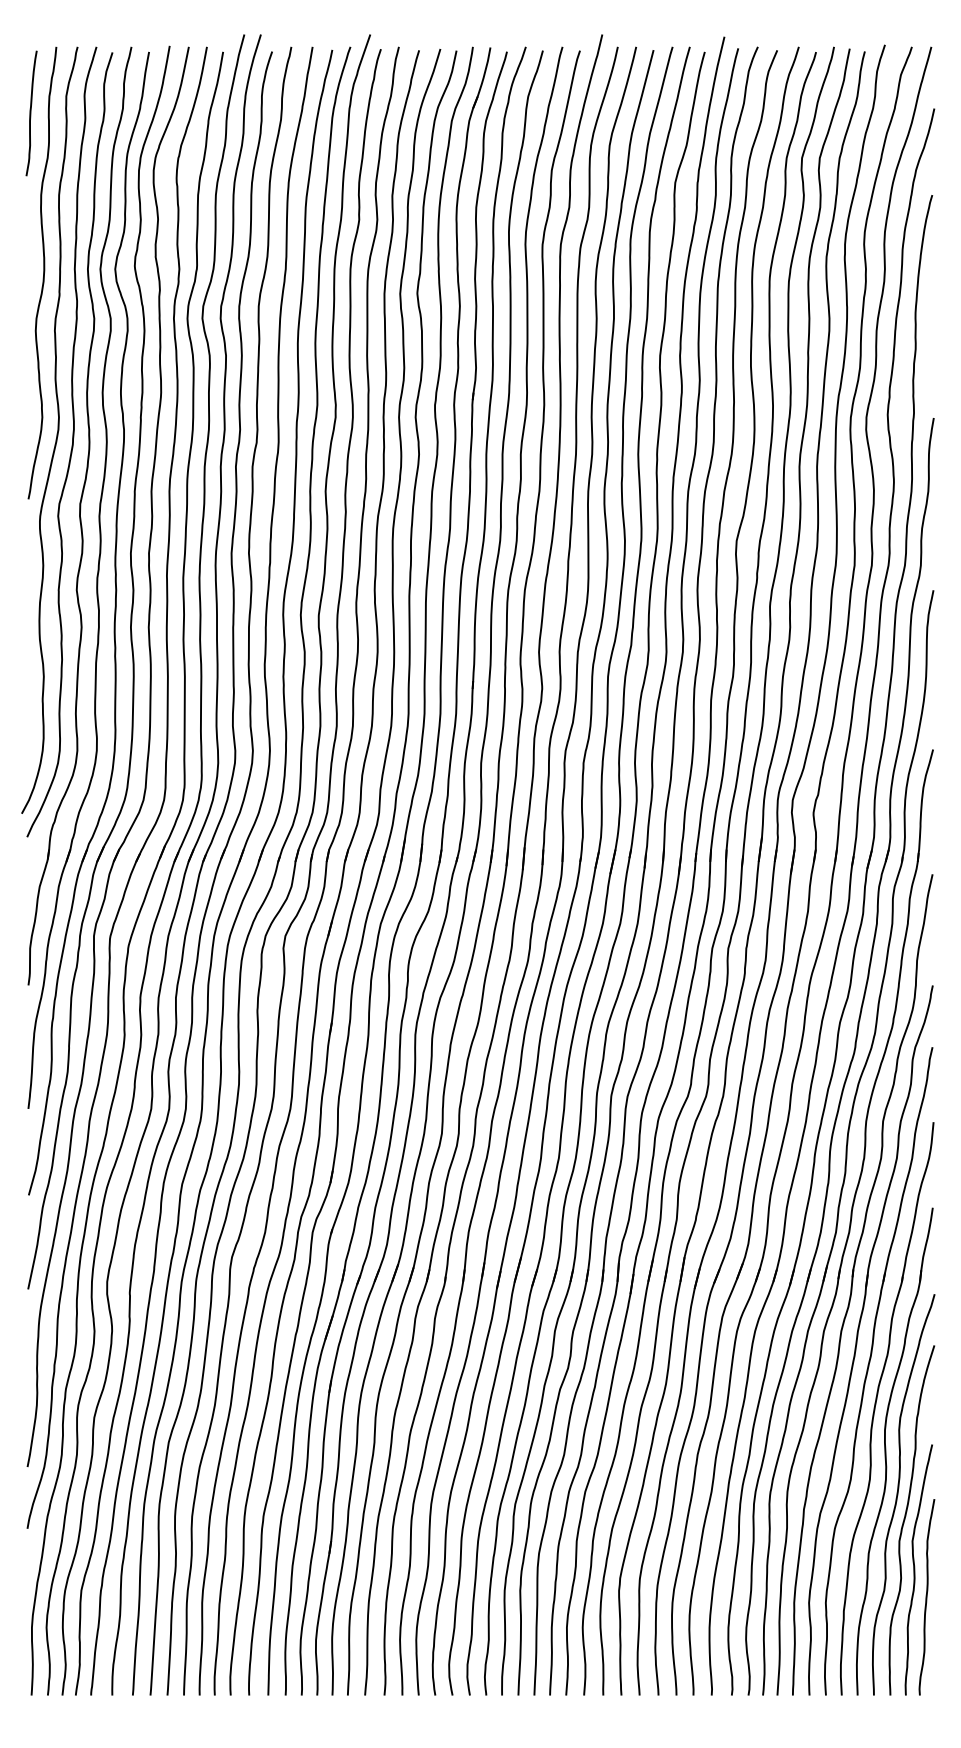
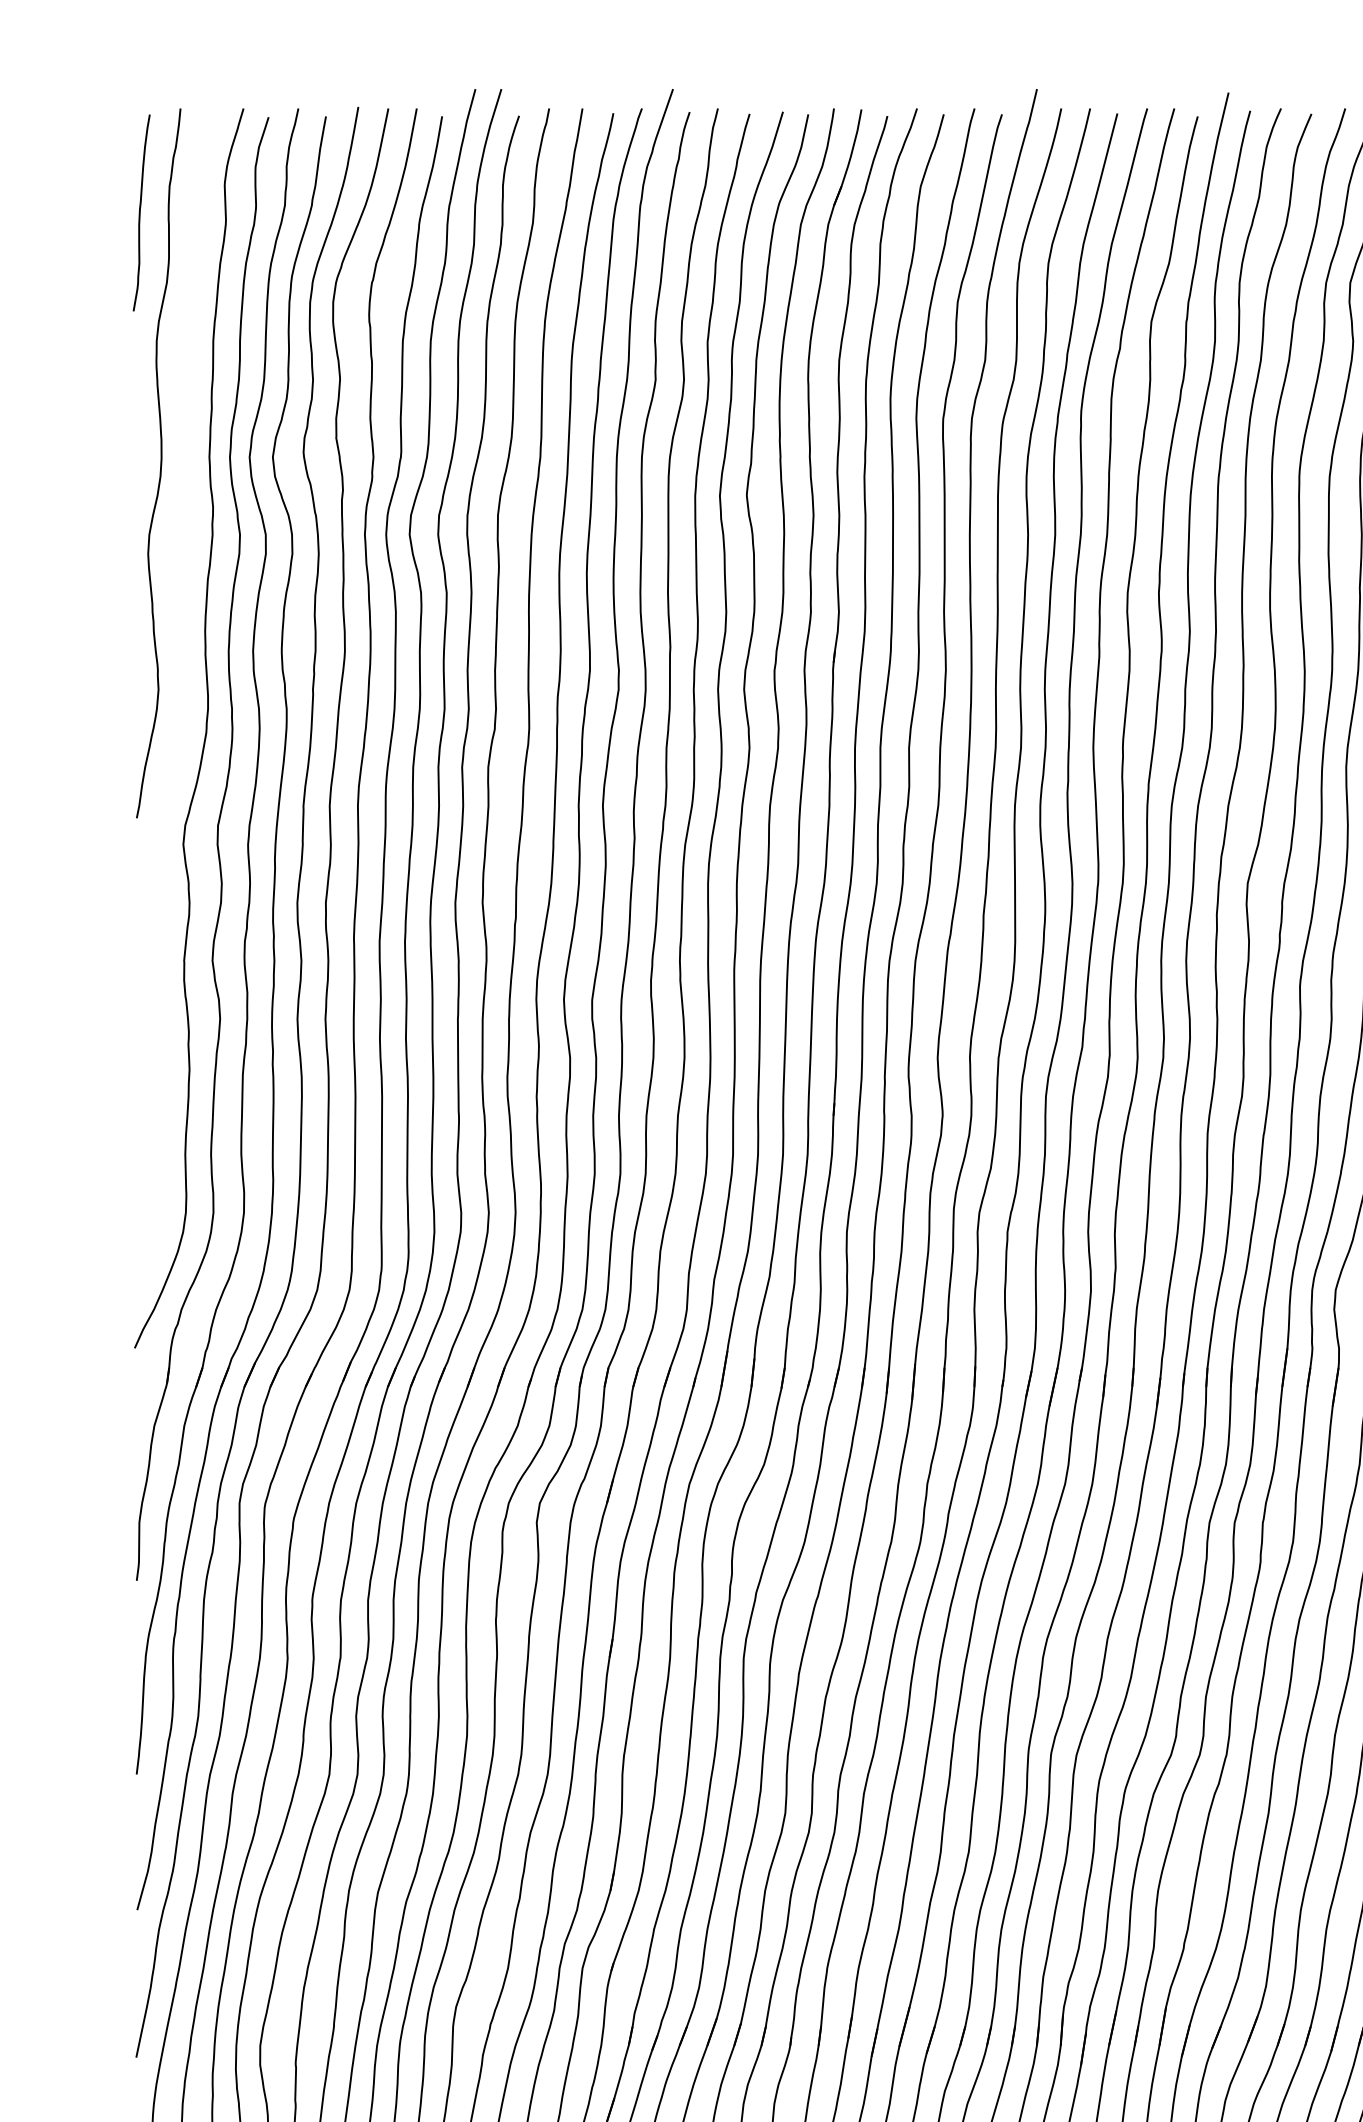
curve: (57, 429) -> (182, 708), removed

